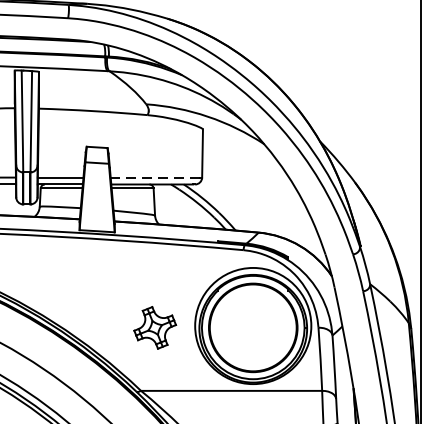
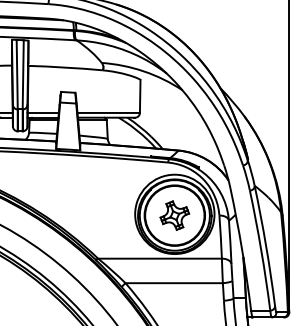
line: (156, 176) -> (108, 112), dashed -> solid
part: (154, 327) -> (174, 215), moved

